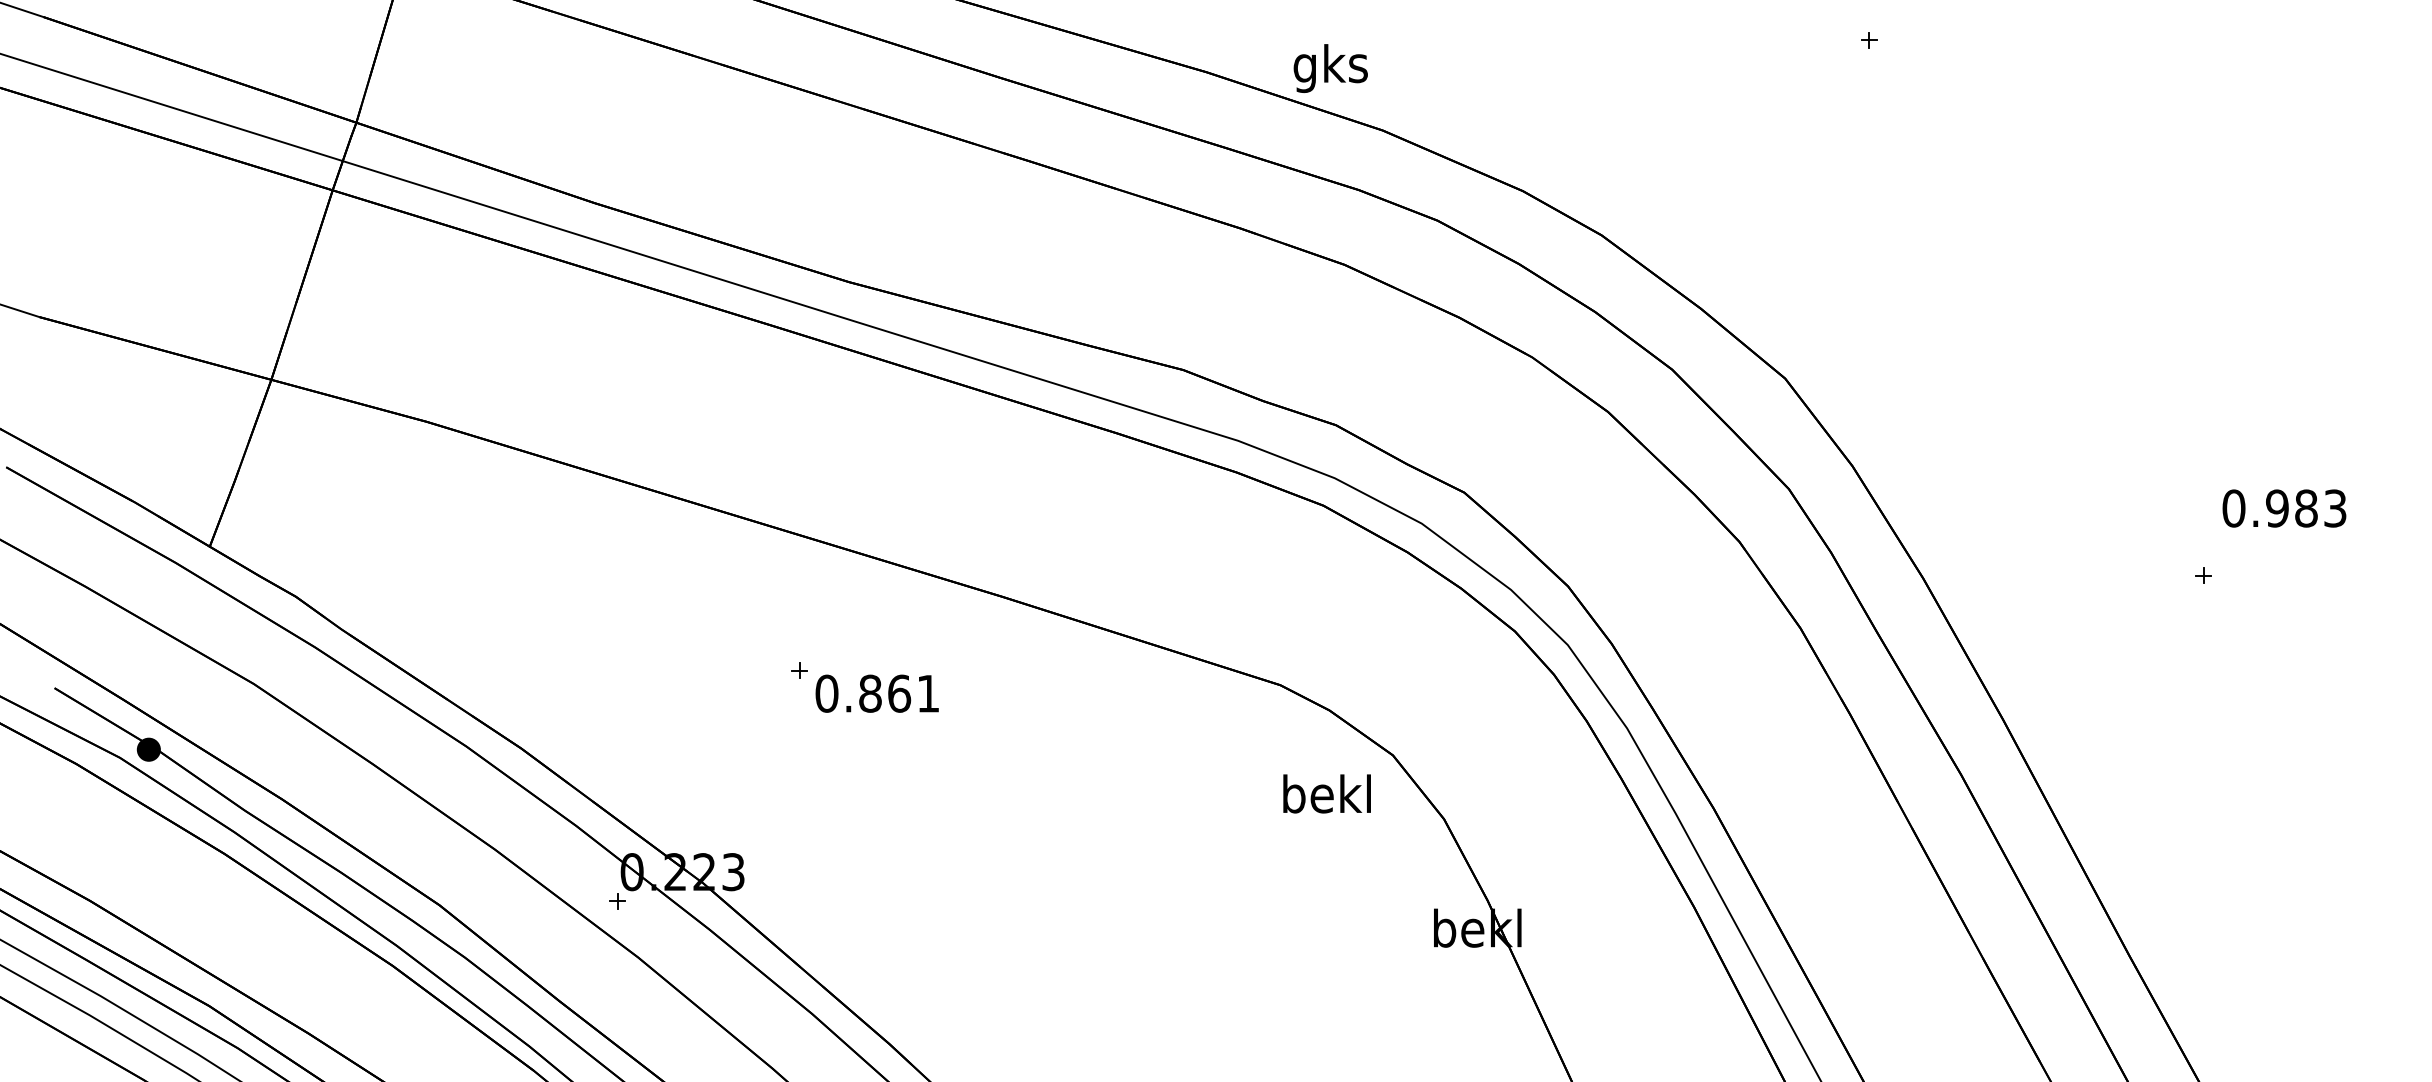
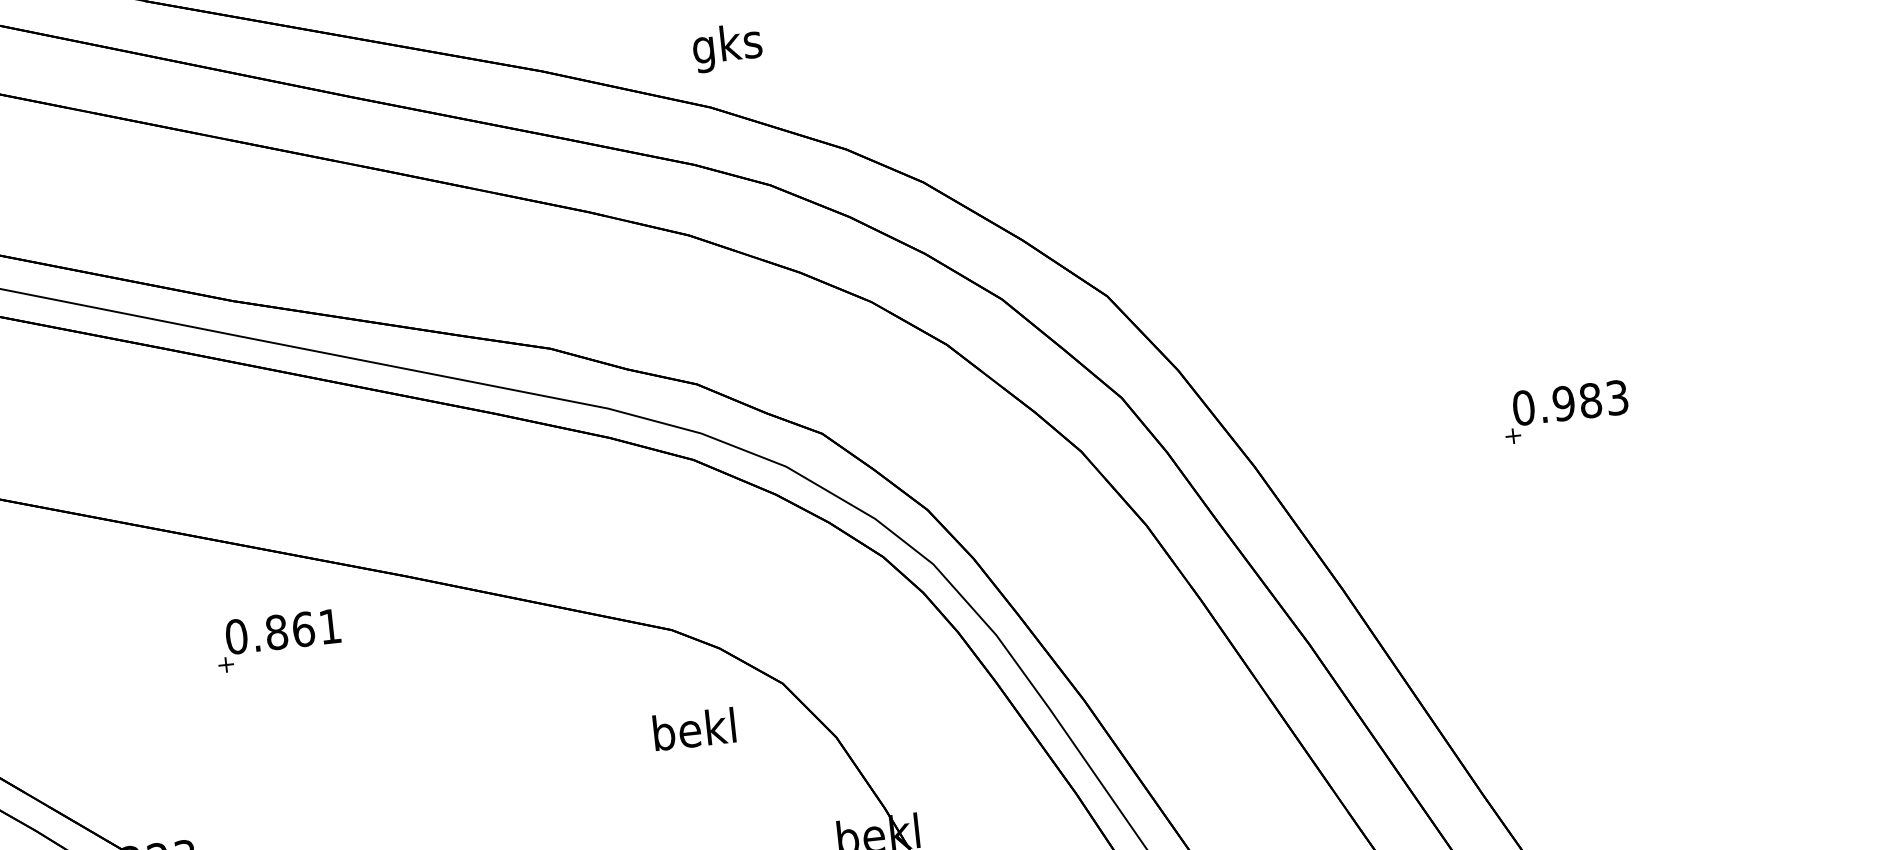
text: (1330, 68) -> (727, 47), moved
text: (2284, 508) -> (1570, 402), moved
text: (876, 693) -> (282, 631), moved
text: (1326, 793) -> (693, 728), moved

